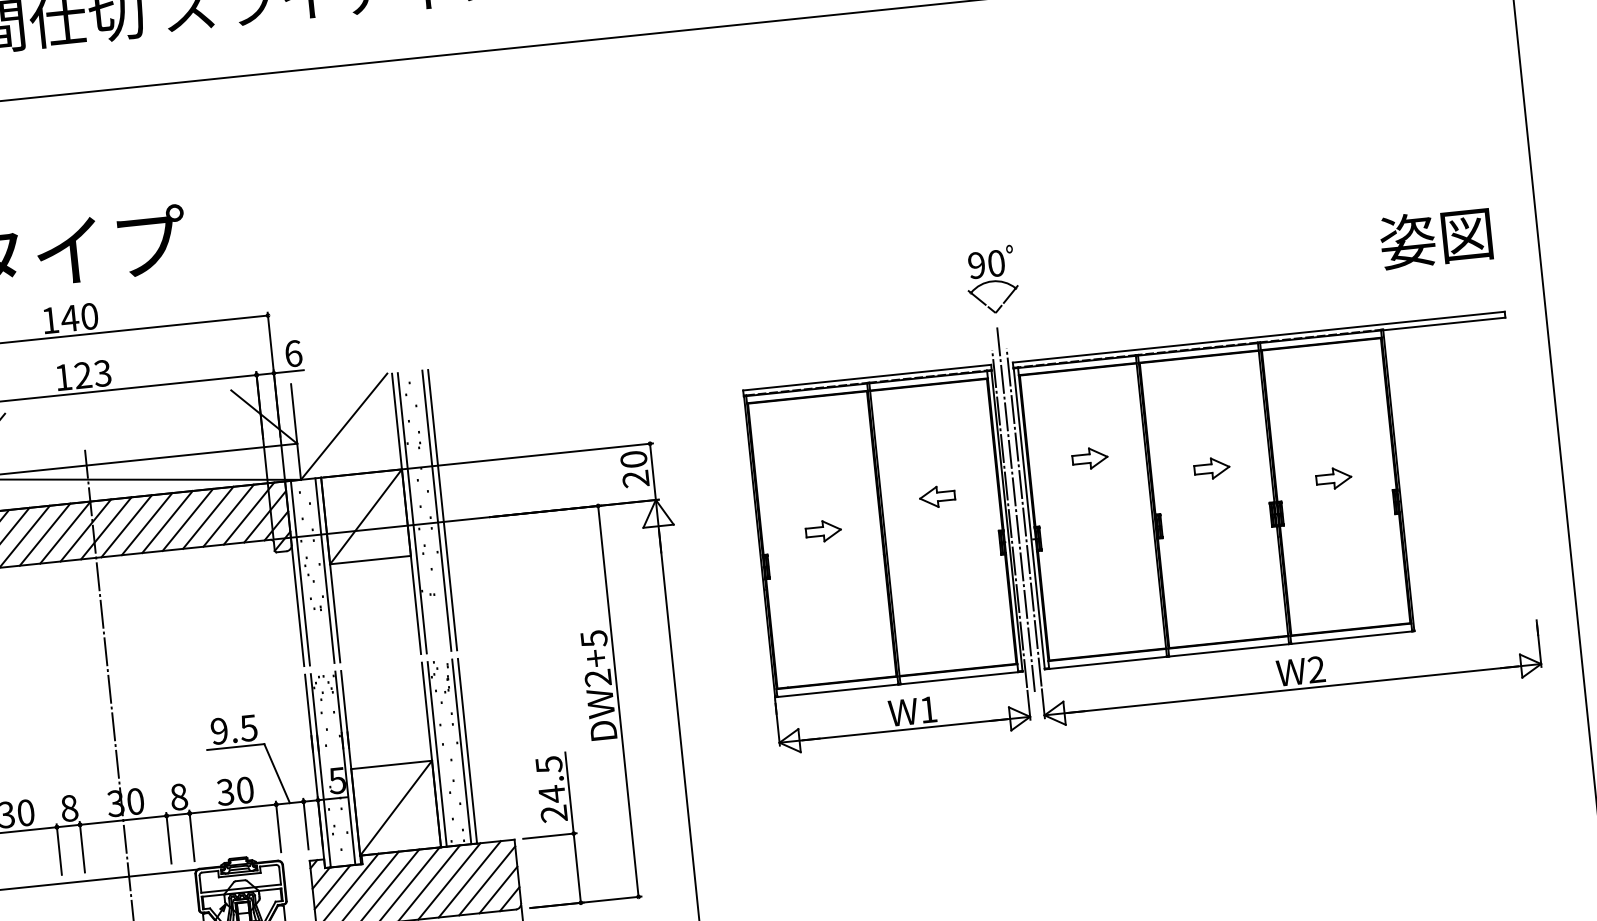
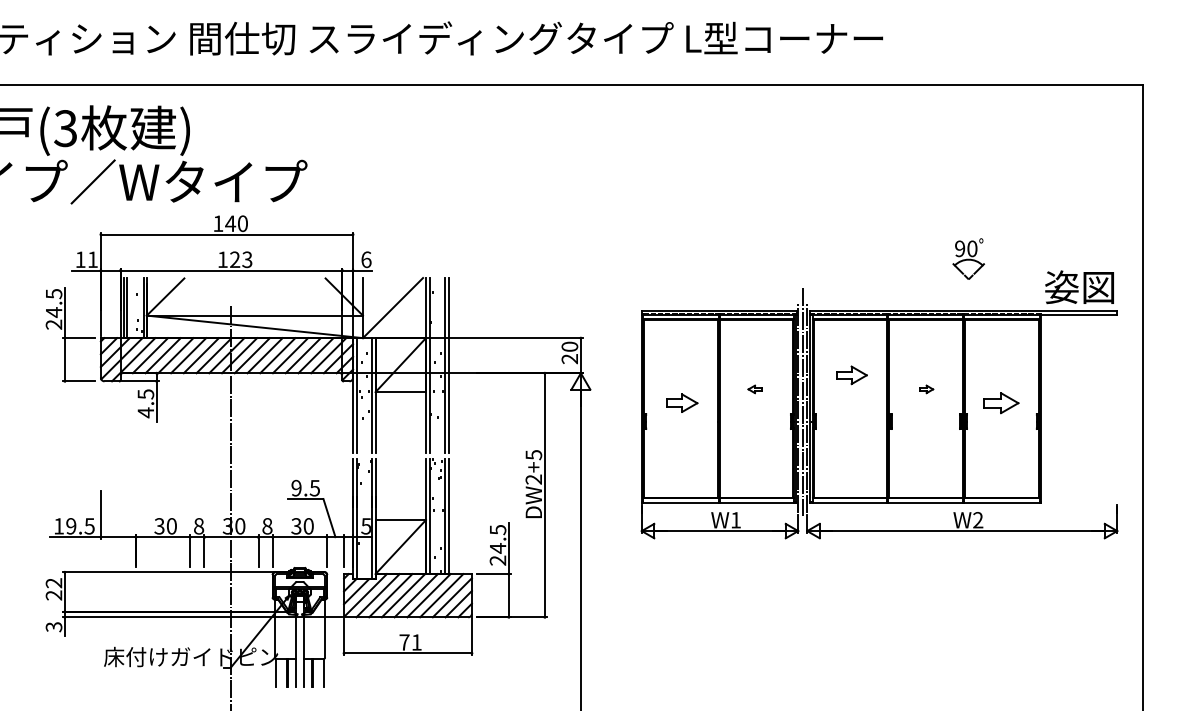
text: (1436, 238) -> (1079, 287), moved
part: (991, 279) -> (968, 258), moved
part: (1089, 458) -> (851, 375), size x1.4
part: (1212, 468) -> (926, 389), size x0.6
part: (1332, 478) -> (1000, 403), size x1.6
part: (936, 497) -> (754, 389), size x0.6
part: (823, 531) -> (682, 403), size x1.4

